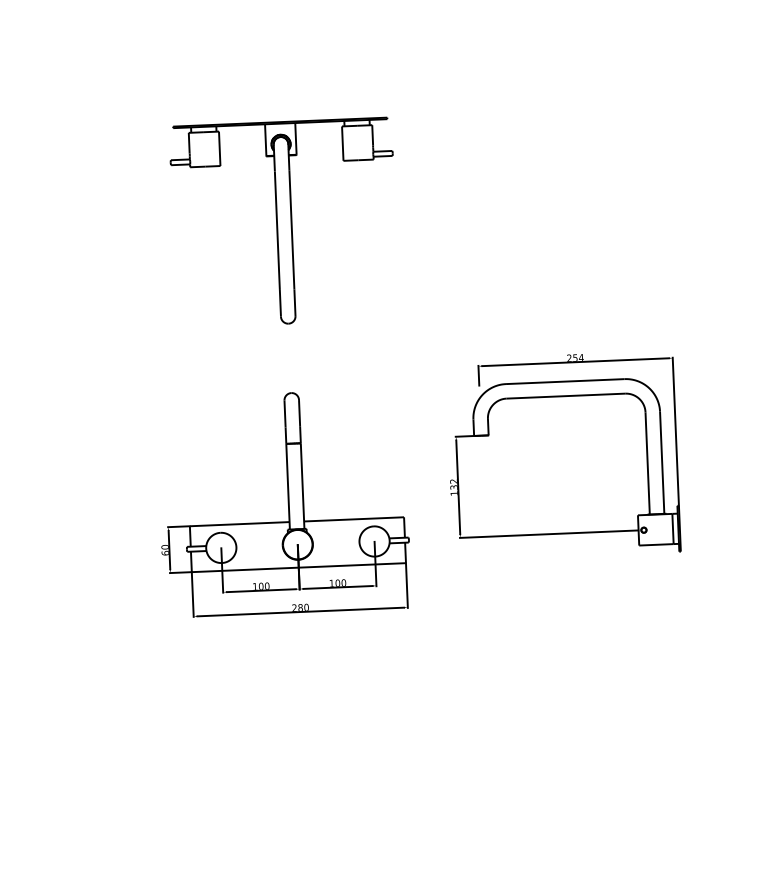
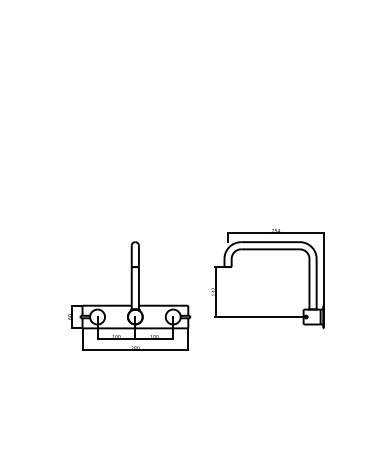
part: (284, 221) -> (135, 157), removed

